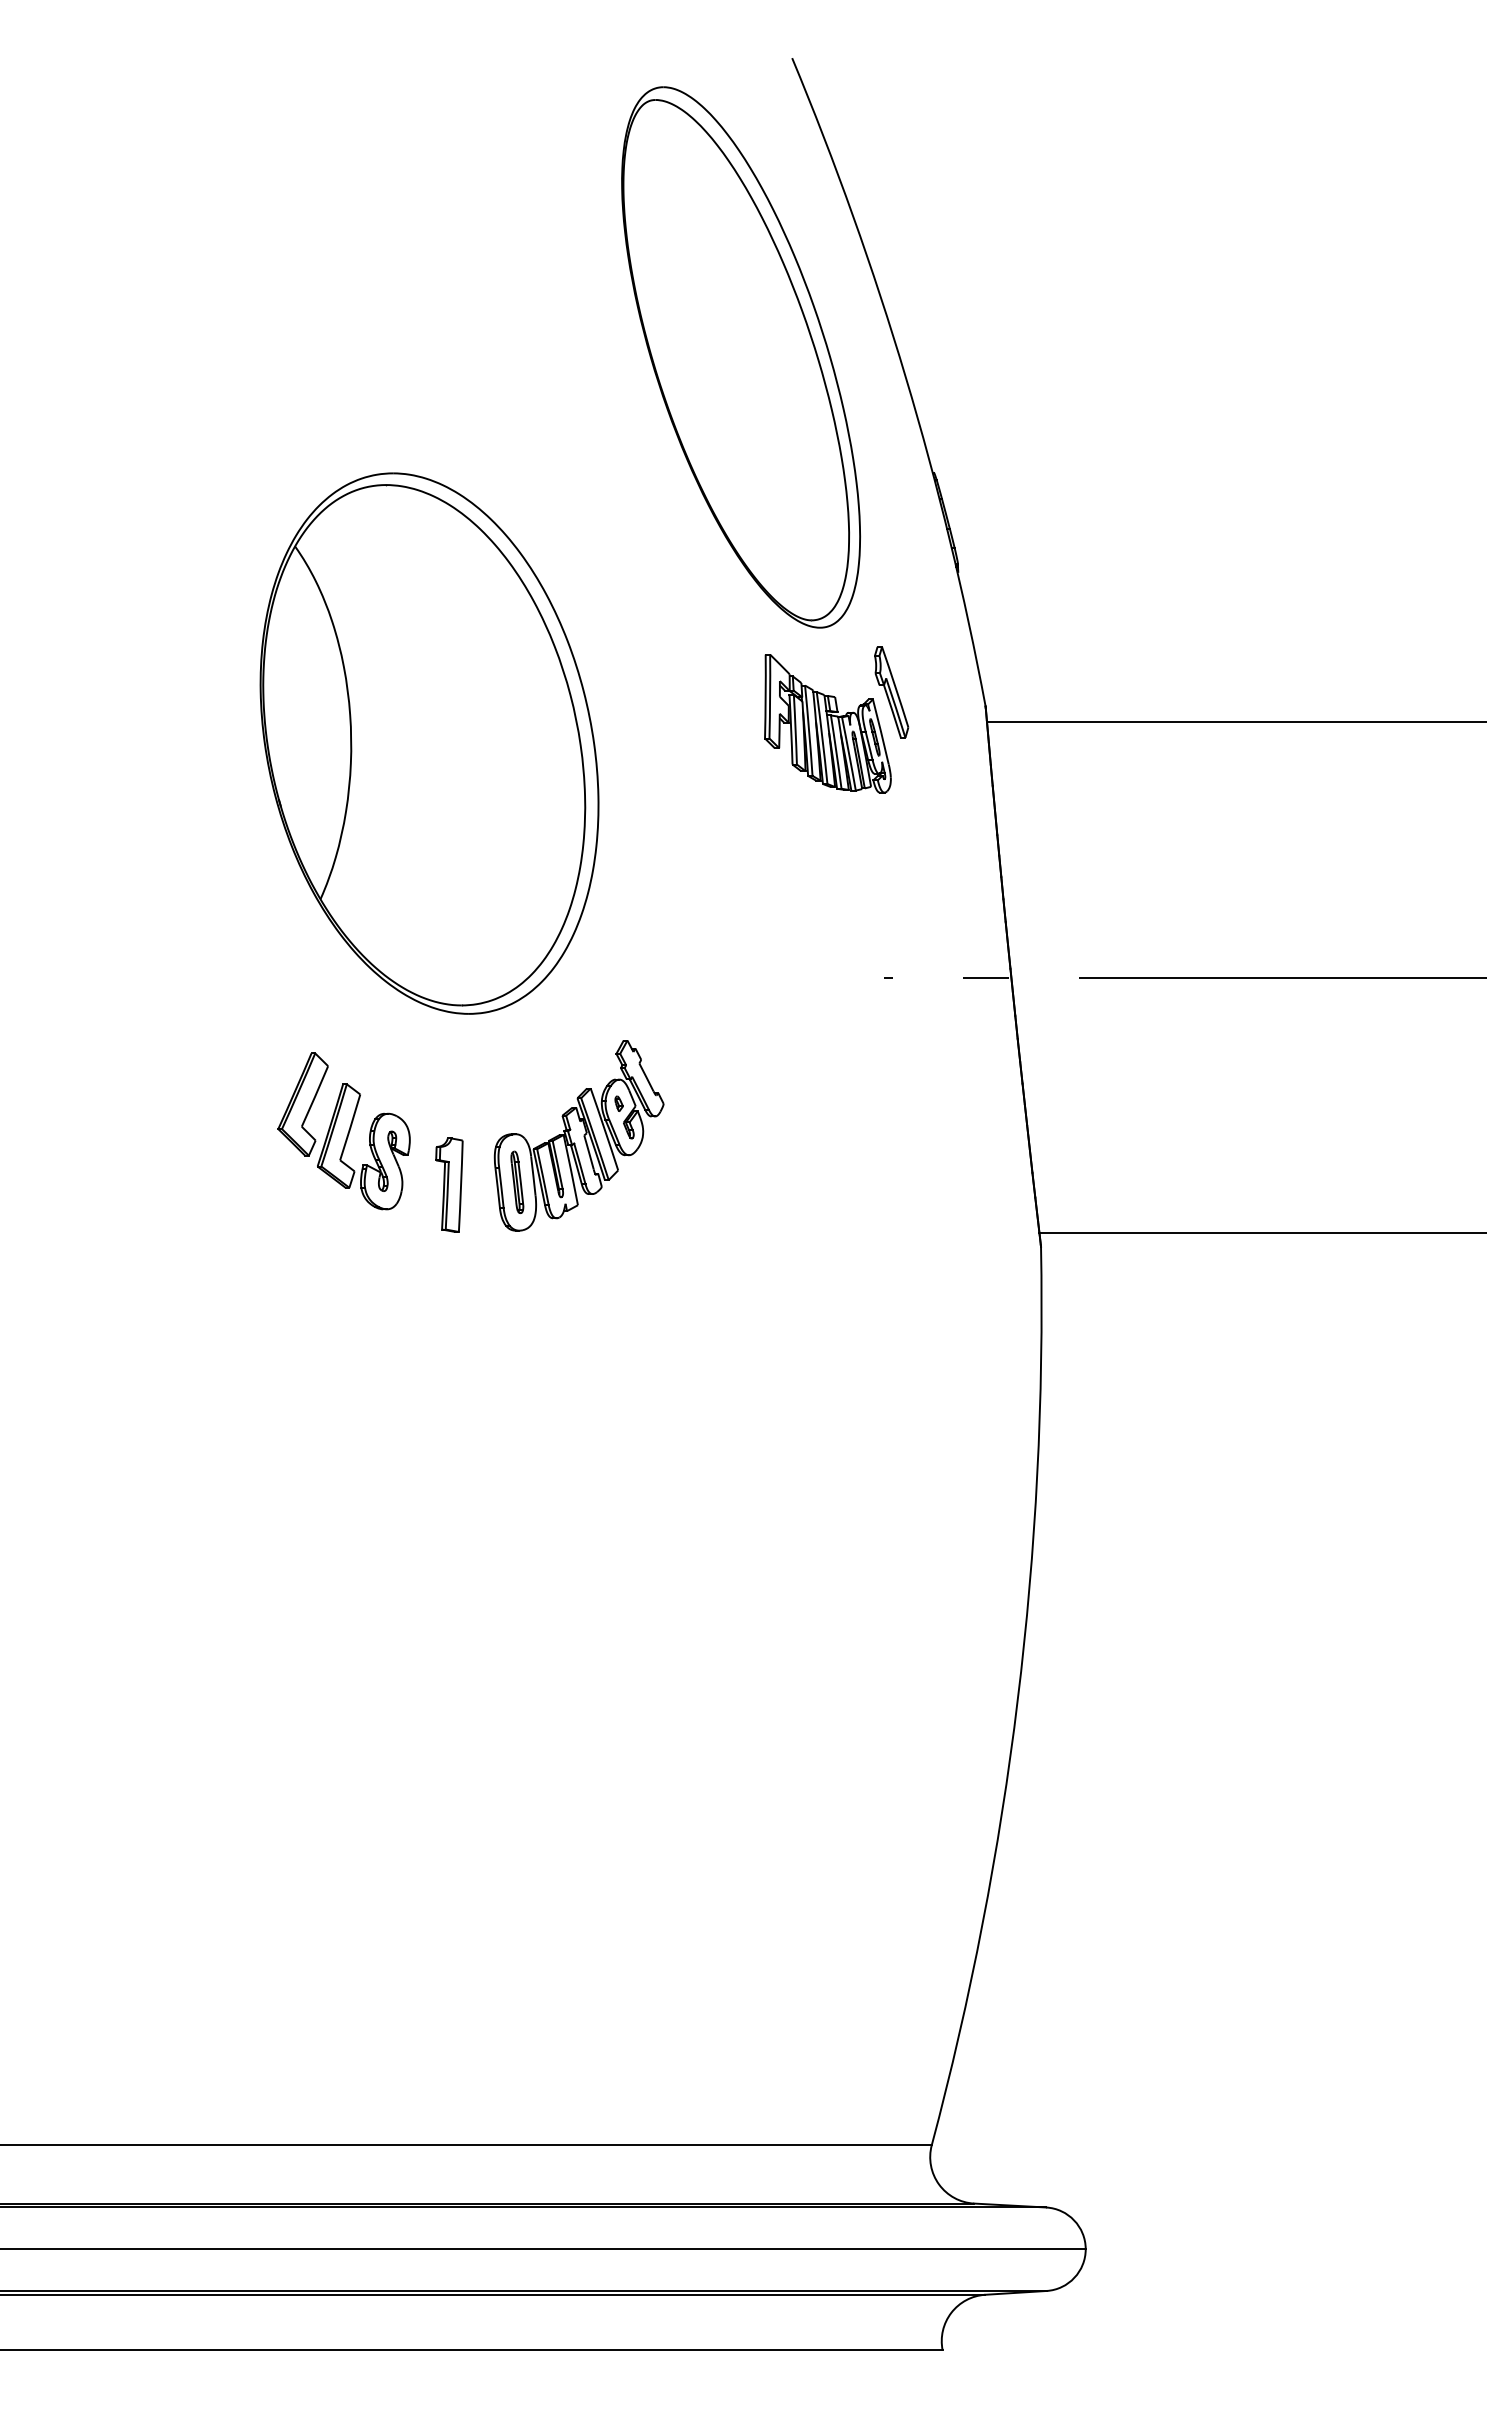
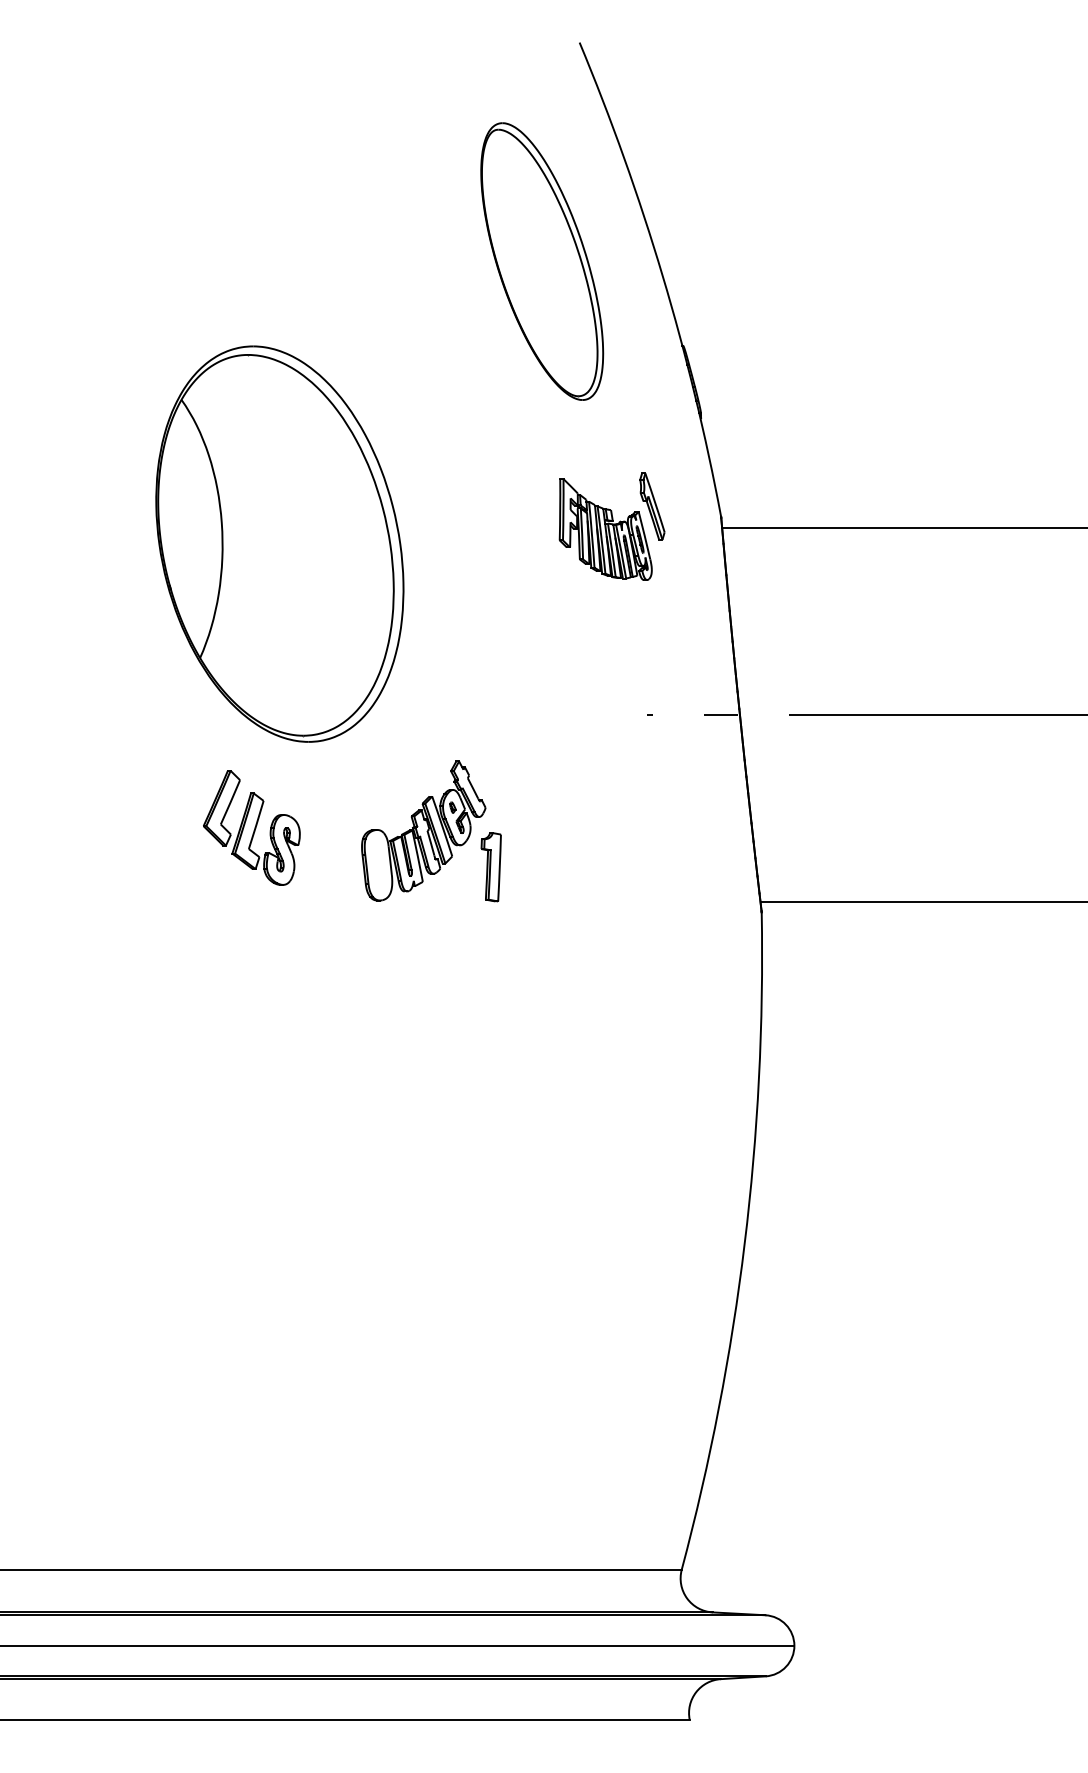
part: (740, 357) -> (541, 261), size x0.7
part: (429, 743) -> (279, 544), moved
part: (517, 1182) -> (378, 865), removed
part: (449, 1184) -> (491, 866), moved

